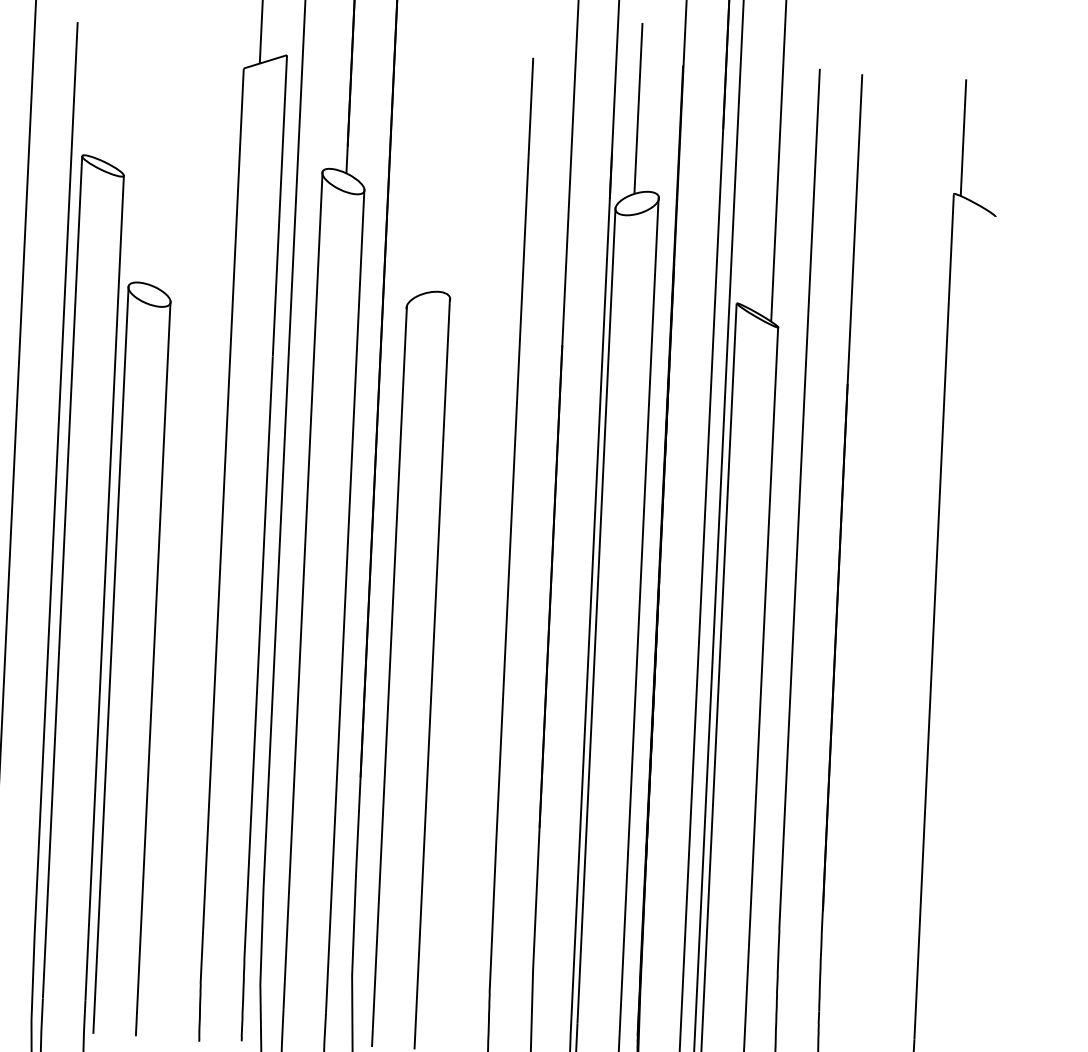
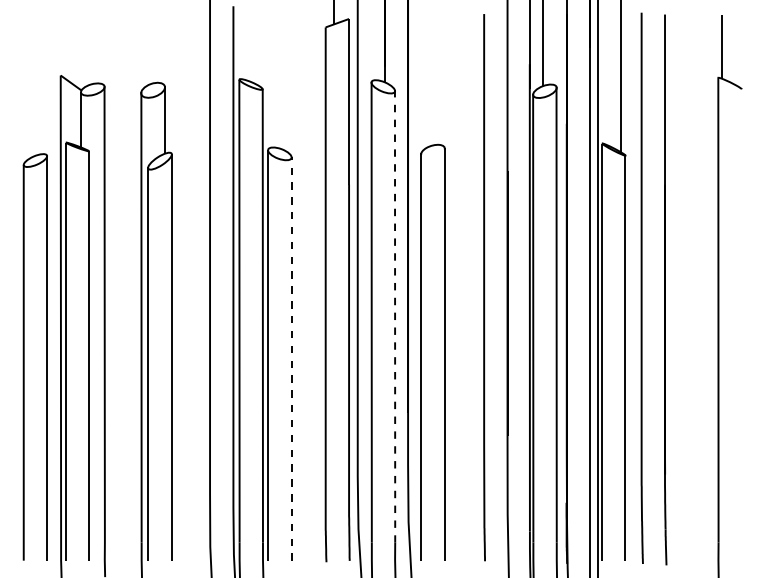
line: (345, 600) -> (395, 316), solid -> dashed
line: (153, 668) -> (291, 358), solid -> dashed

